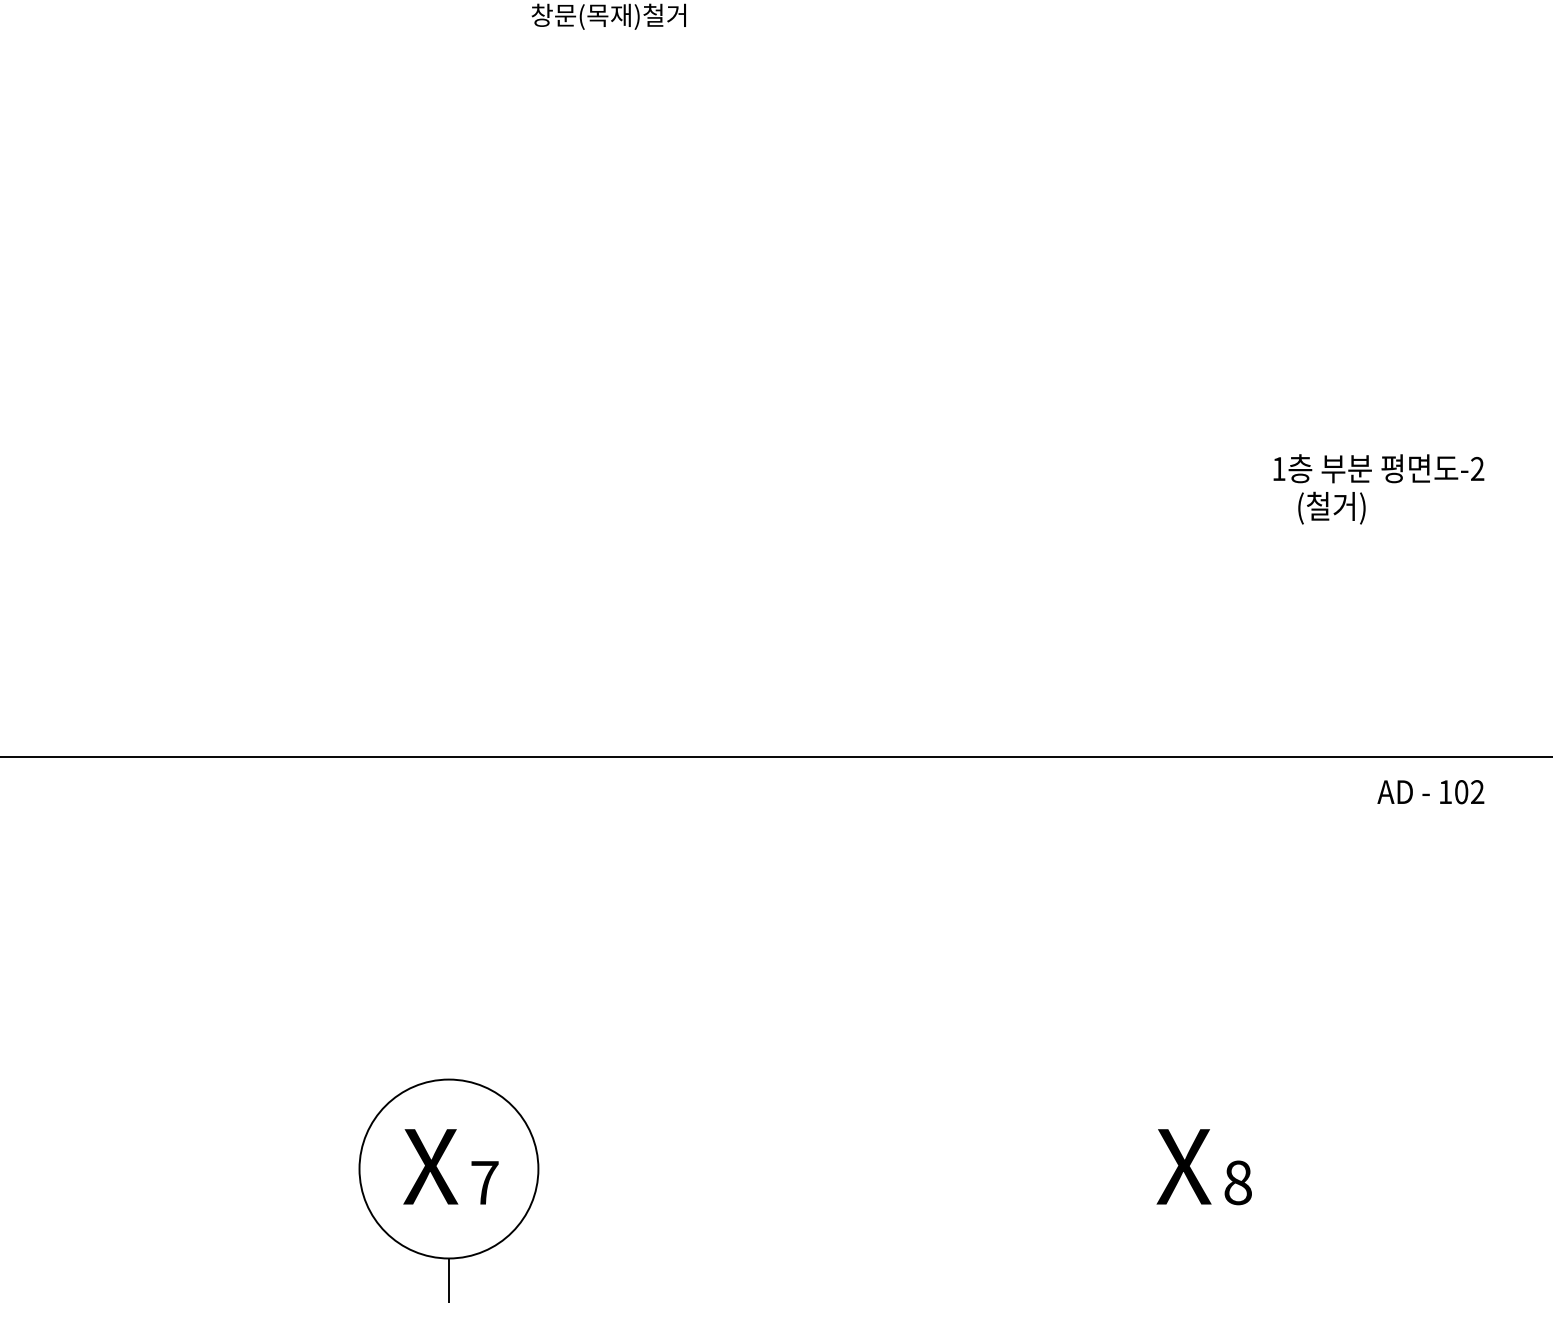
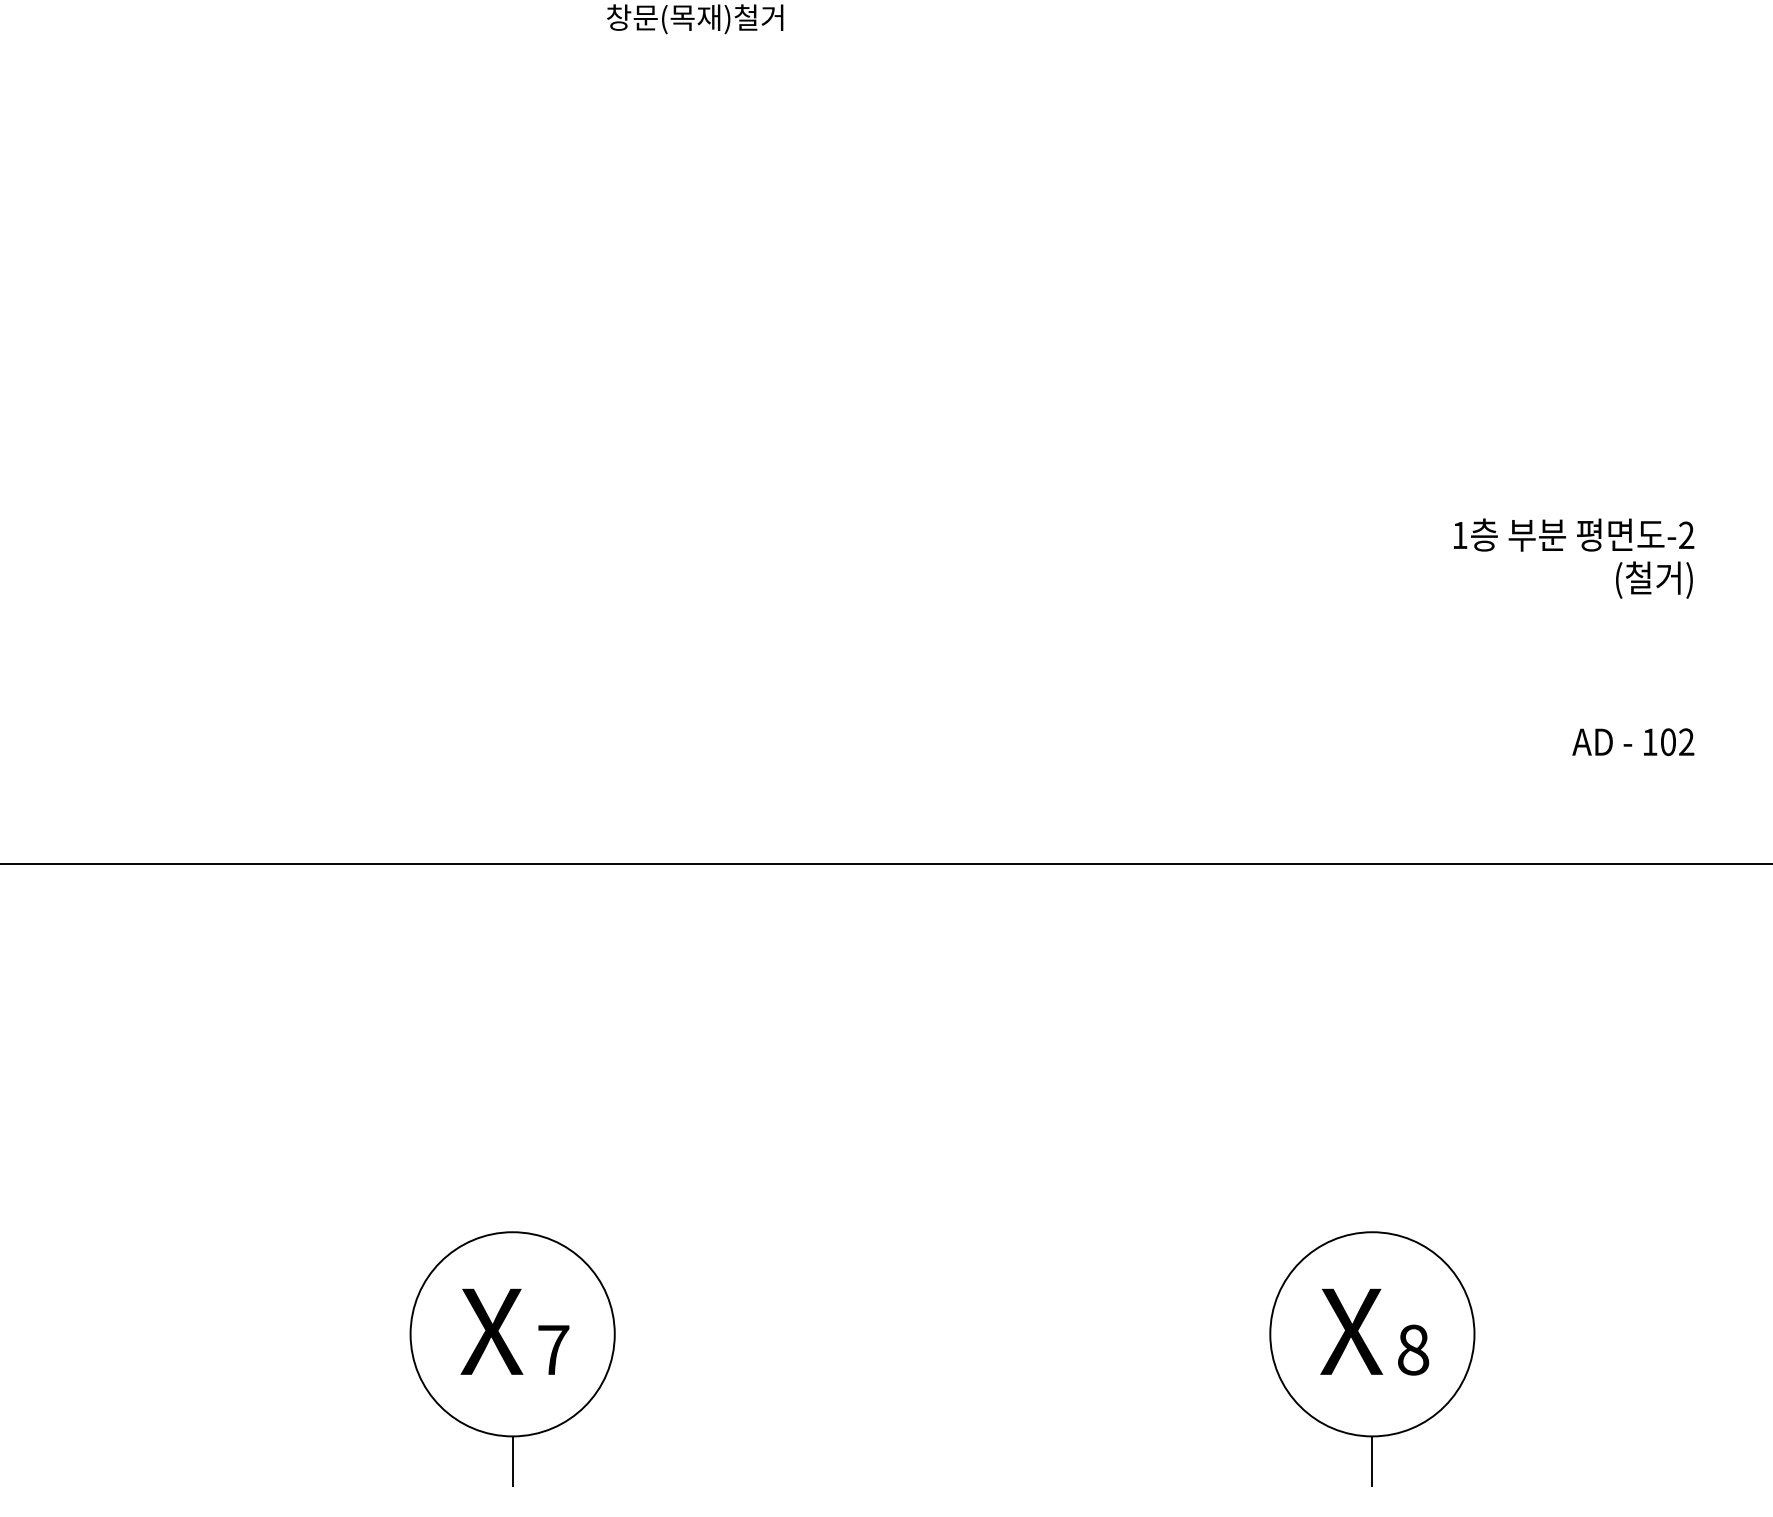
text: (1332, 507) -> (1654, 579), moved
text: (1431, 791) -> (1633, 741), moved
part: (1202, 1190) -> (1372, 1358), added

